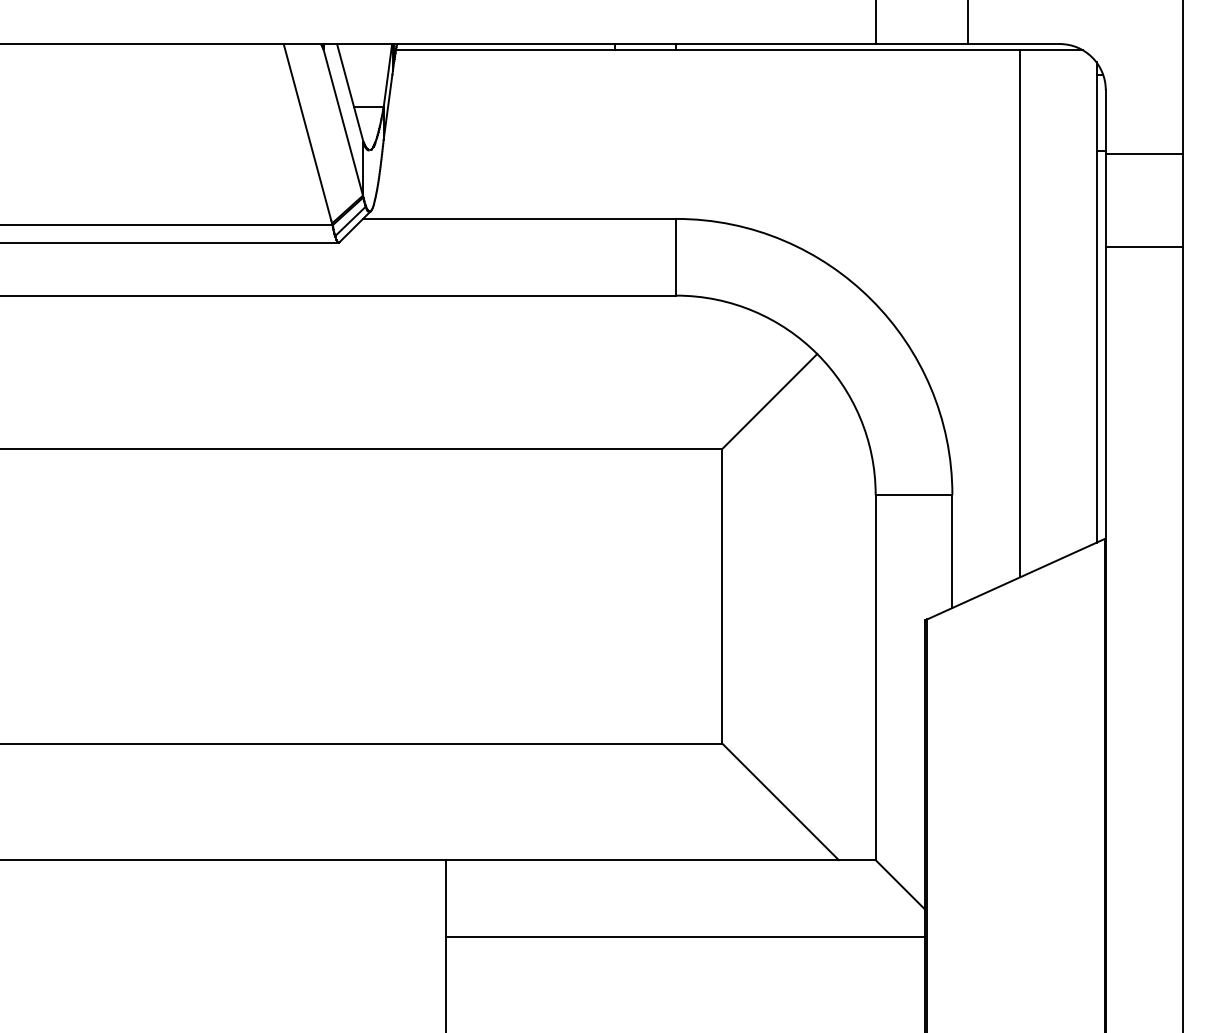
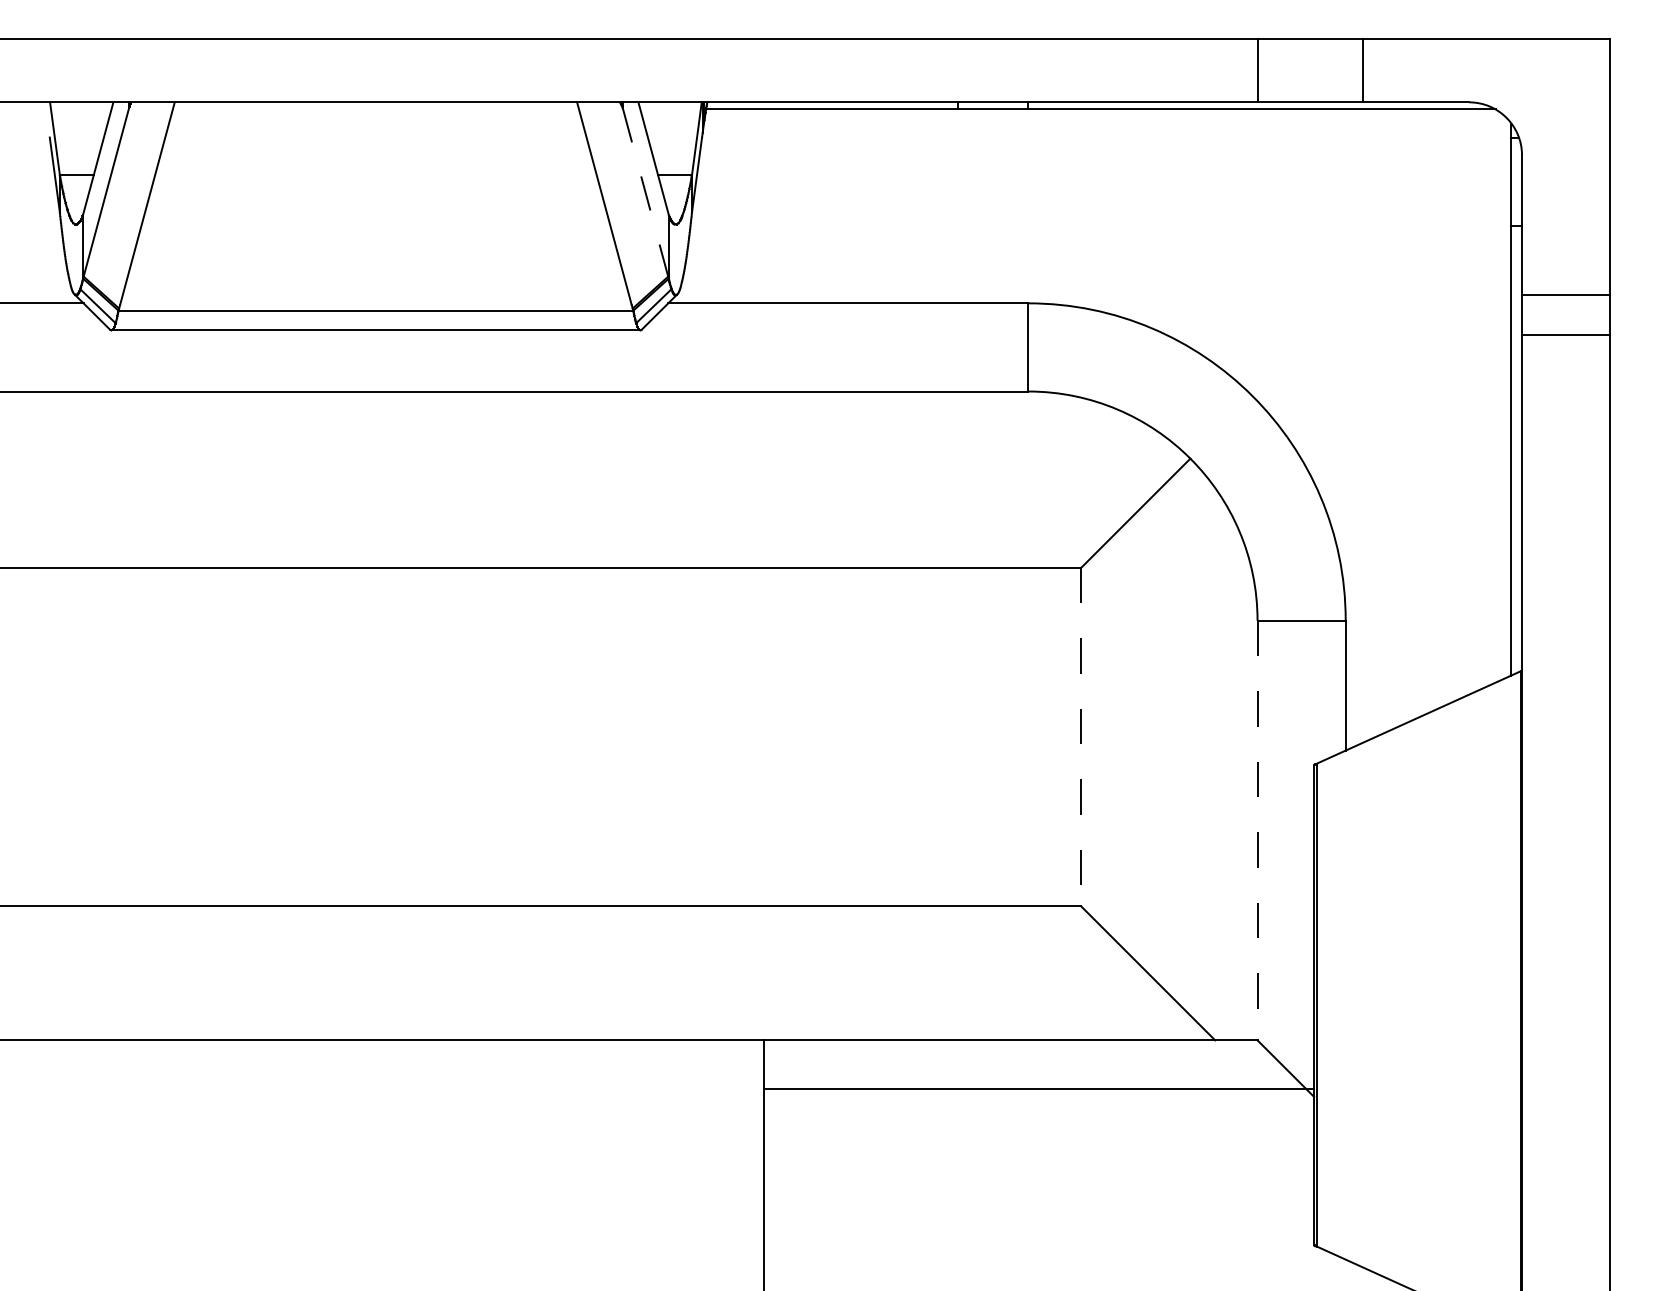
line: (343, 123) -> (645, 193), solid -> dashed
line: (1144, 154) -> (1566, 295), moved
line: (1020, 313) -> (1423, 412), removed
line: (722, 596) -> (1081, 737), solid -> dashed
line: (875, 677) -> (1257, 830), solid -> dashed
line: (685, 936) -> (1038, 1088), moved

